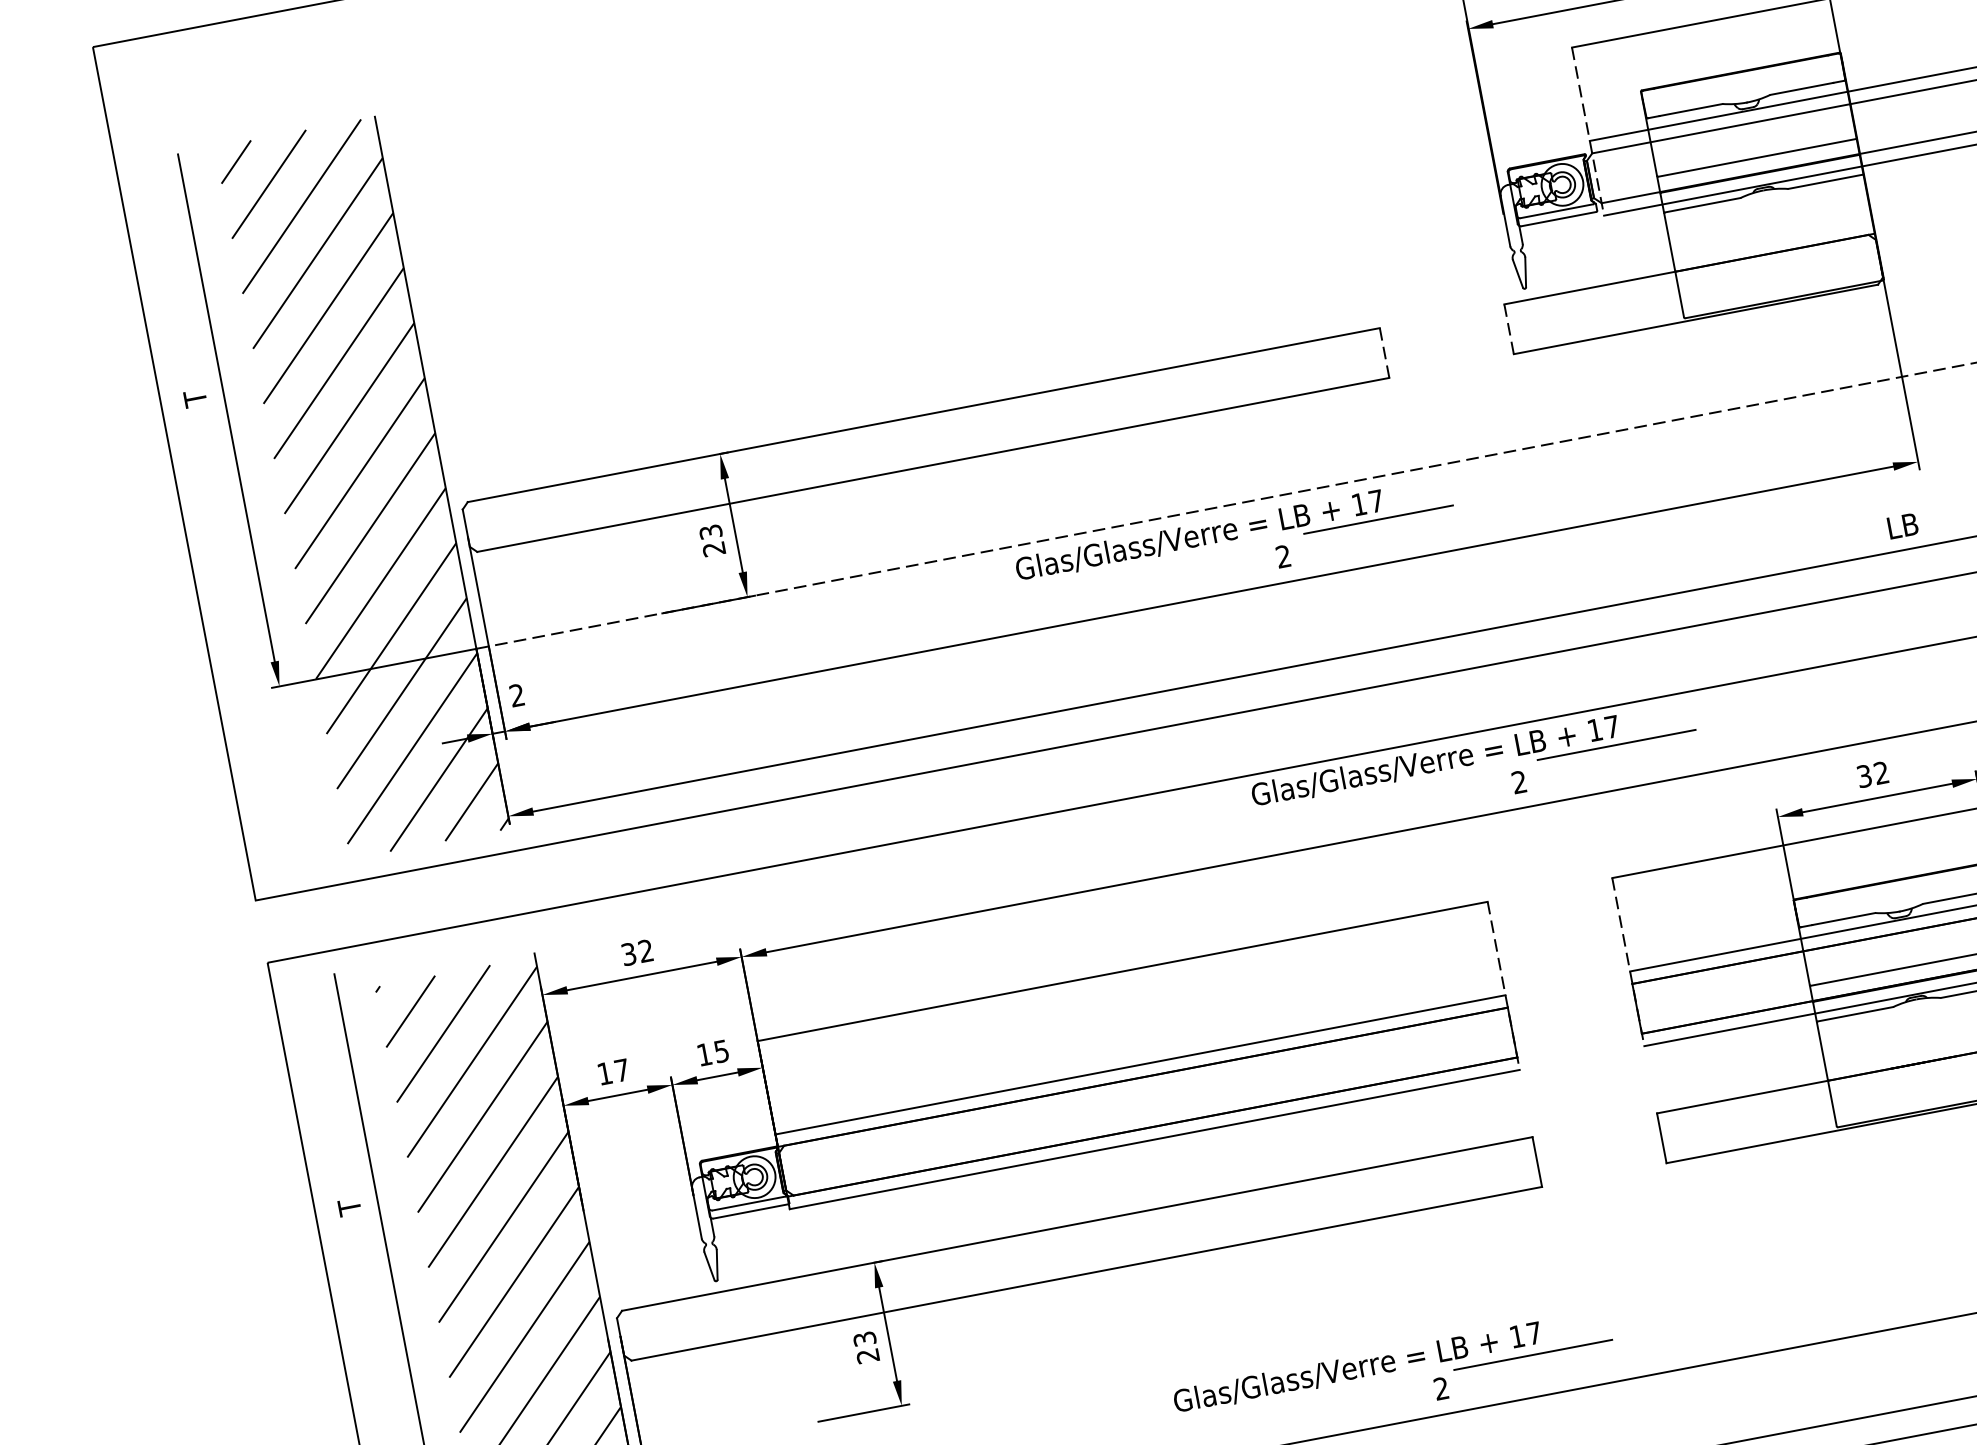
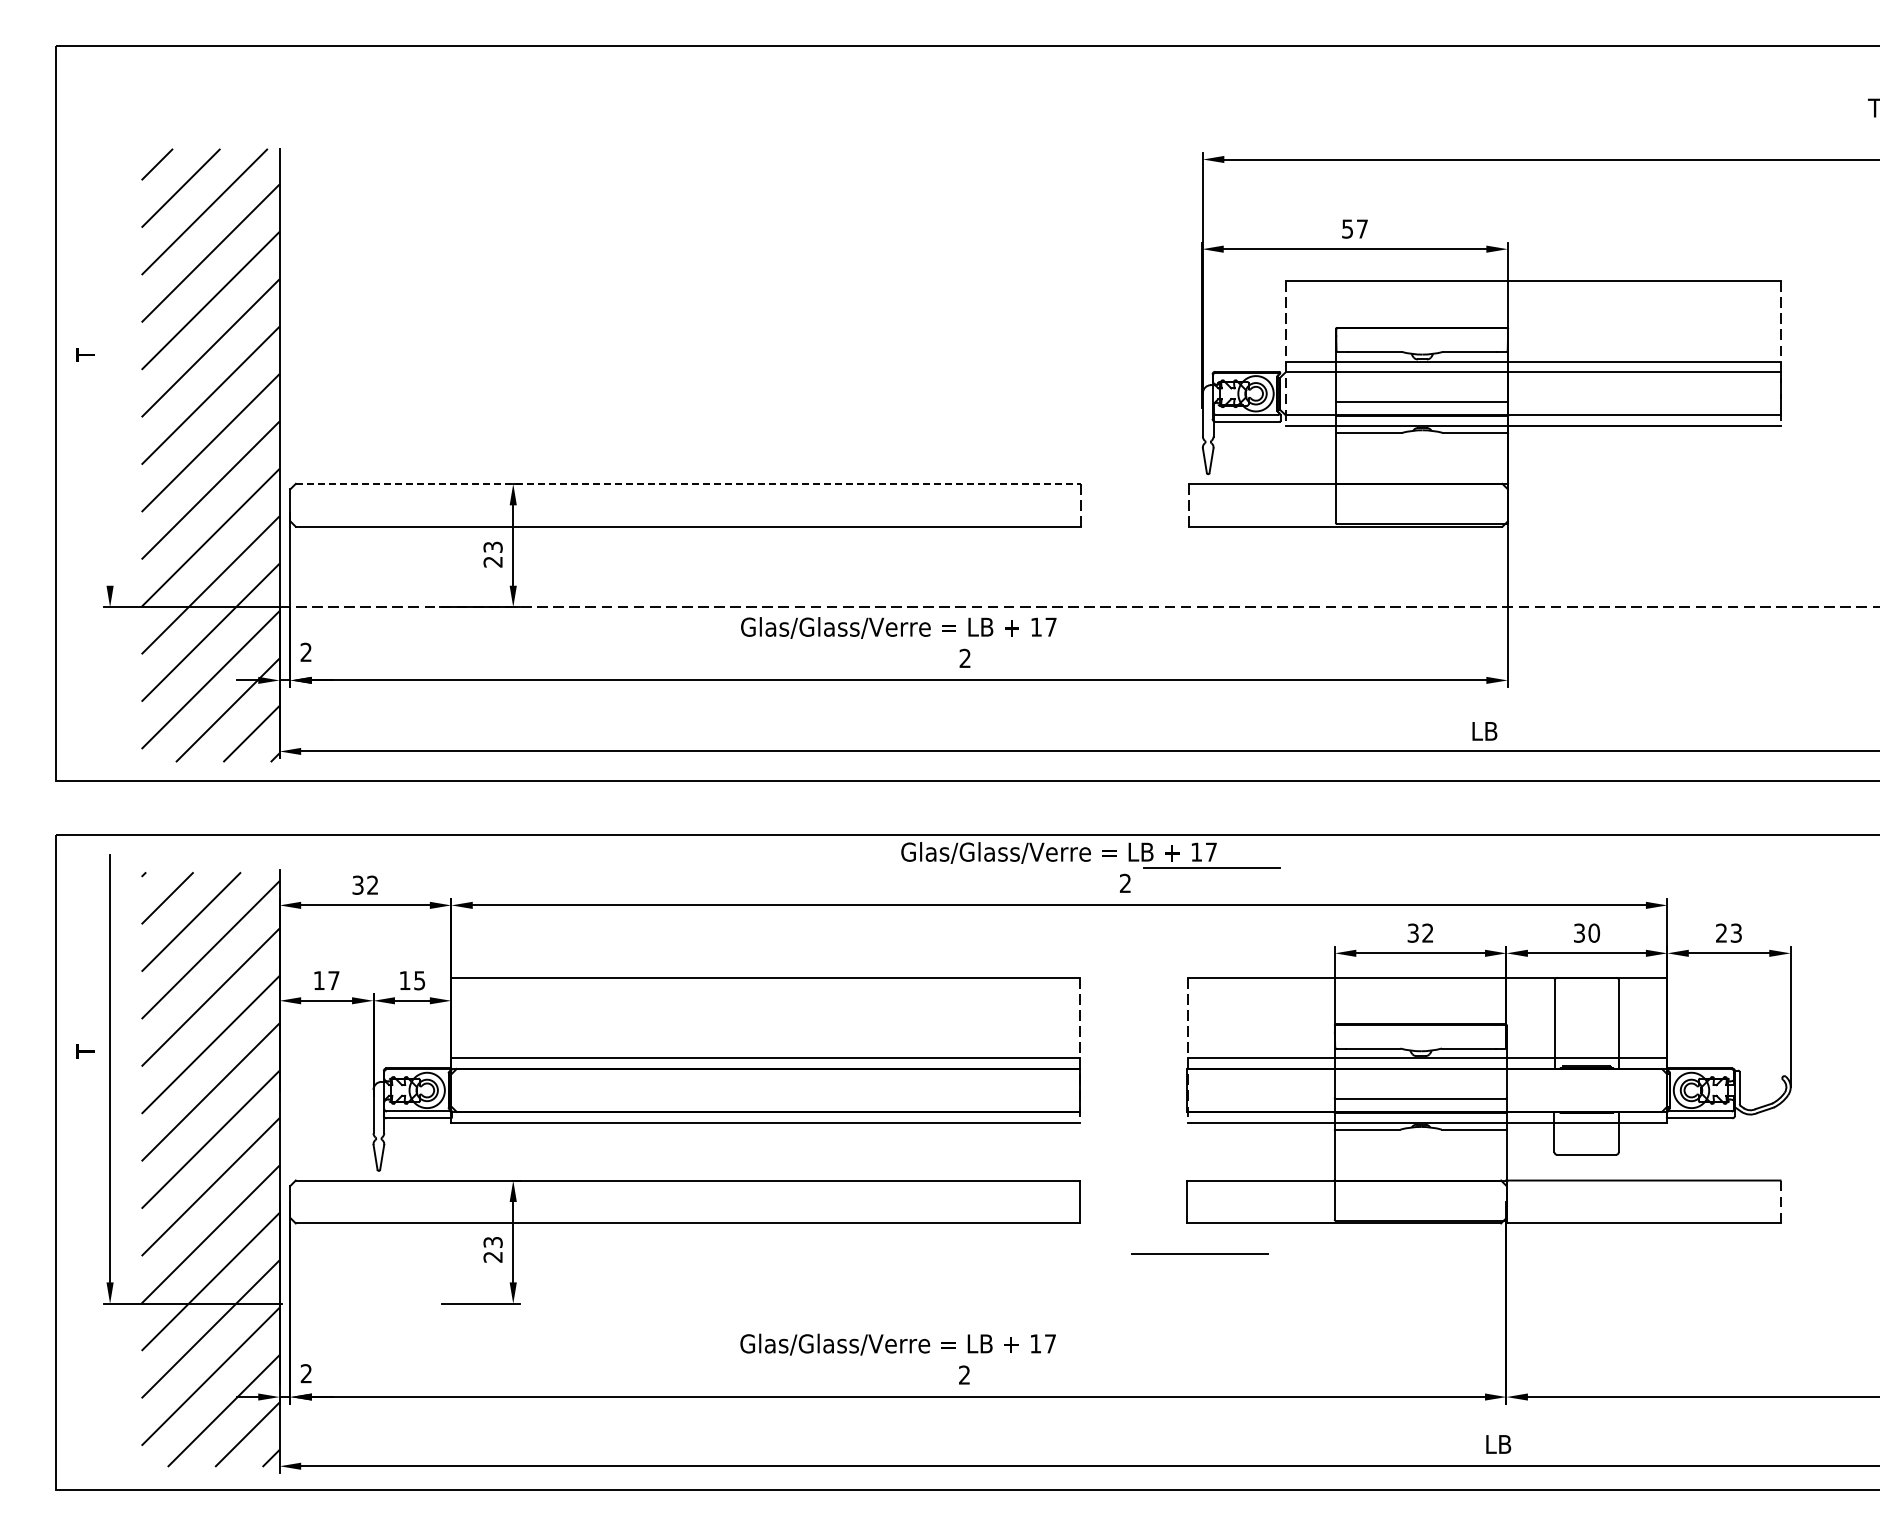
line: (226, 406) -> (110, 366), removed
line: (923, 414) -> (688, 483), solid -> dashed
line: (1378, 519) -> (1050, 642), removed
line: (1532, 1354) -> (1199, 1253), moved

